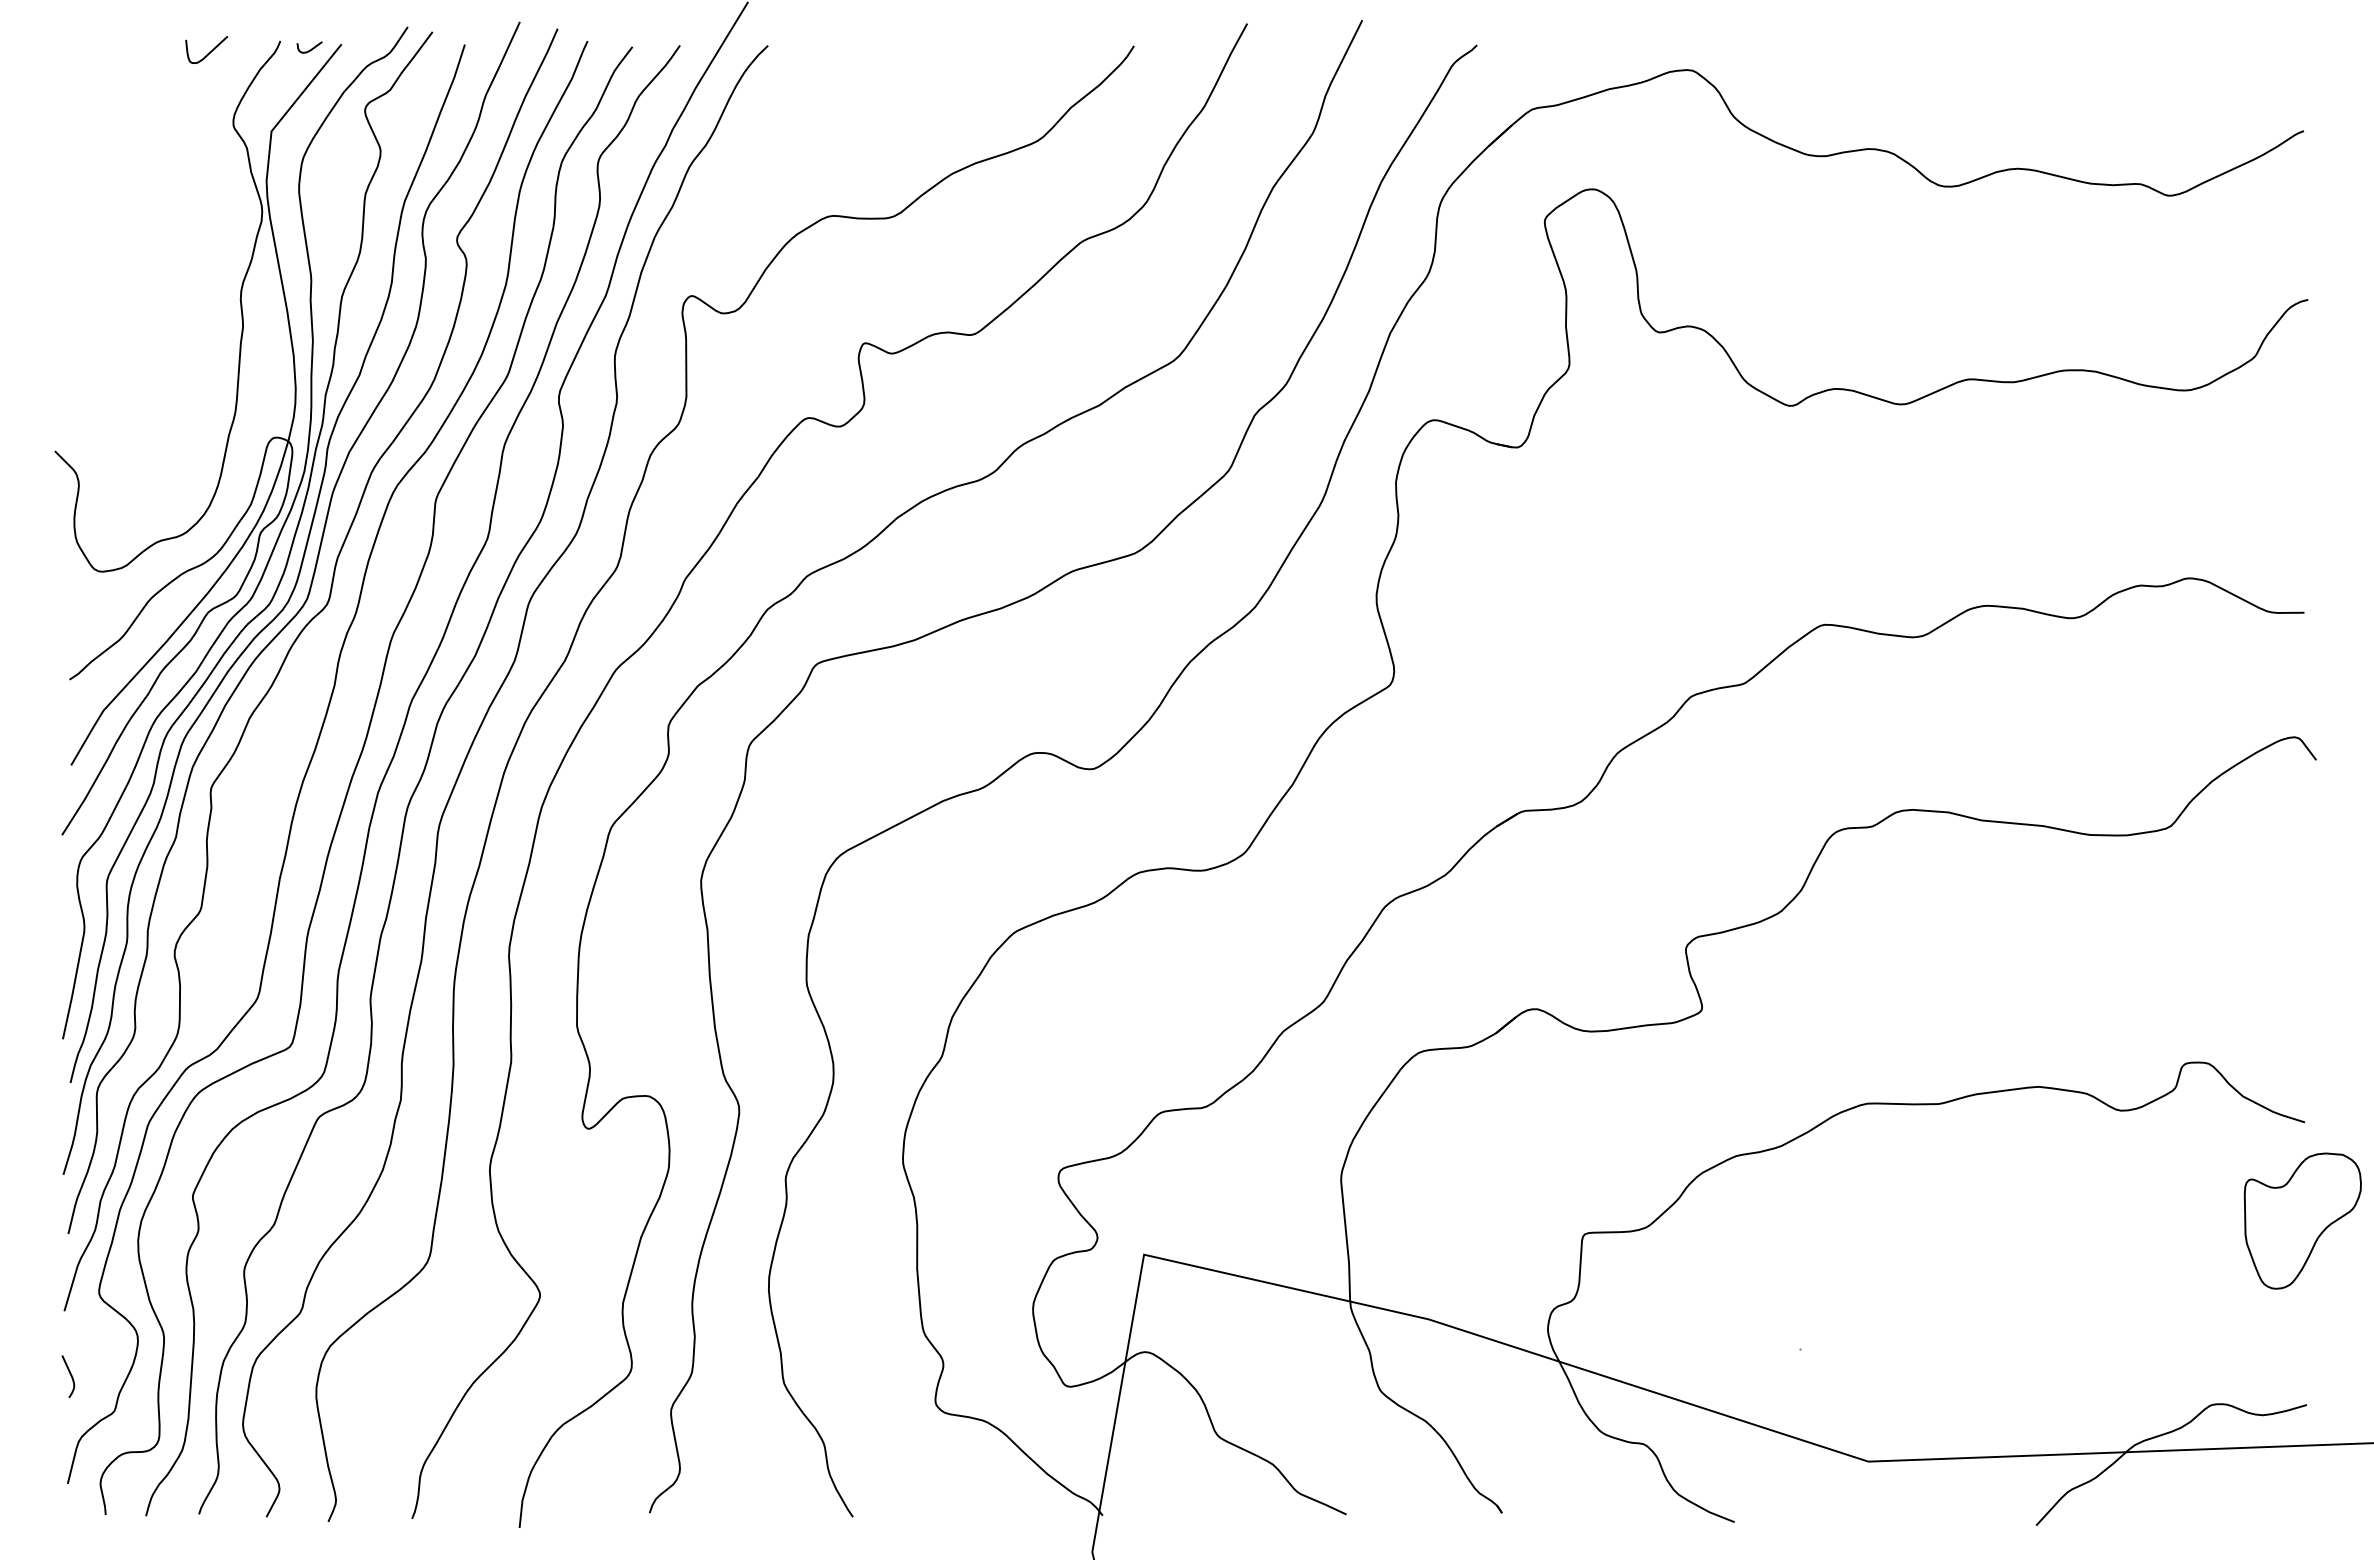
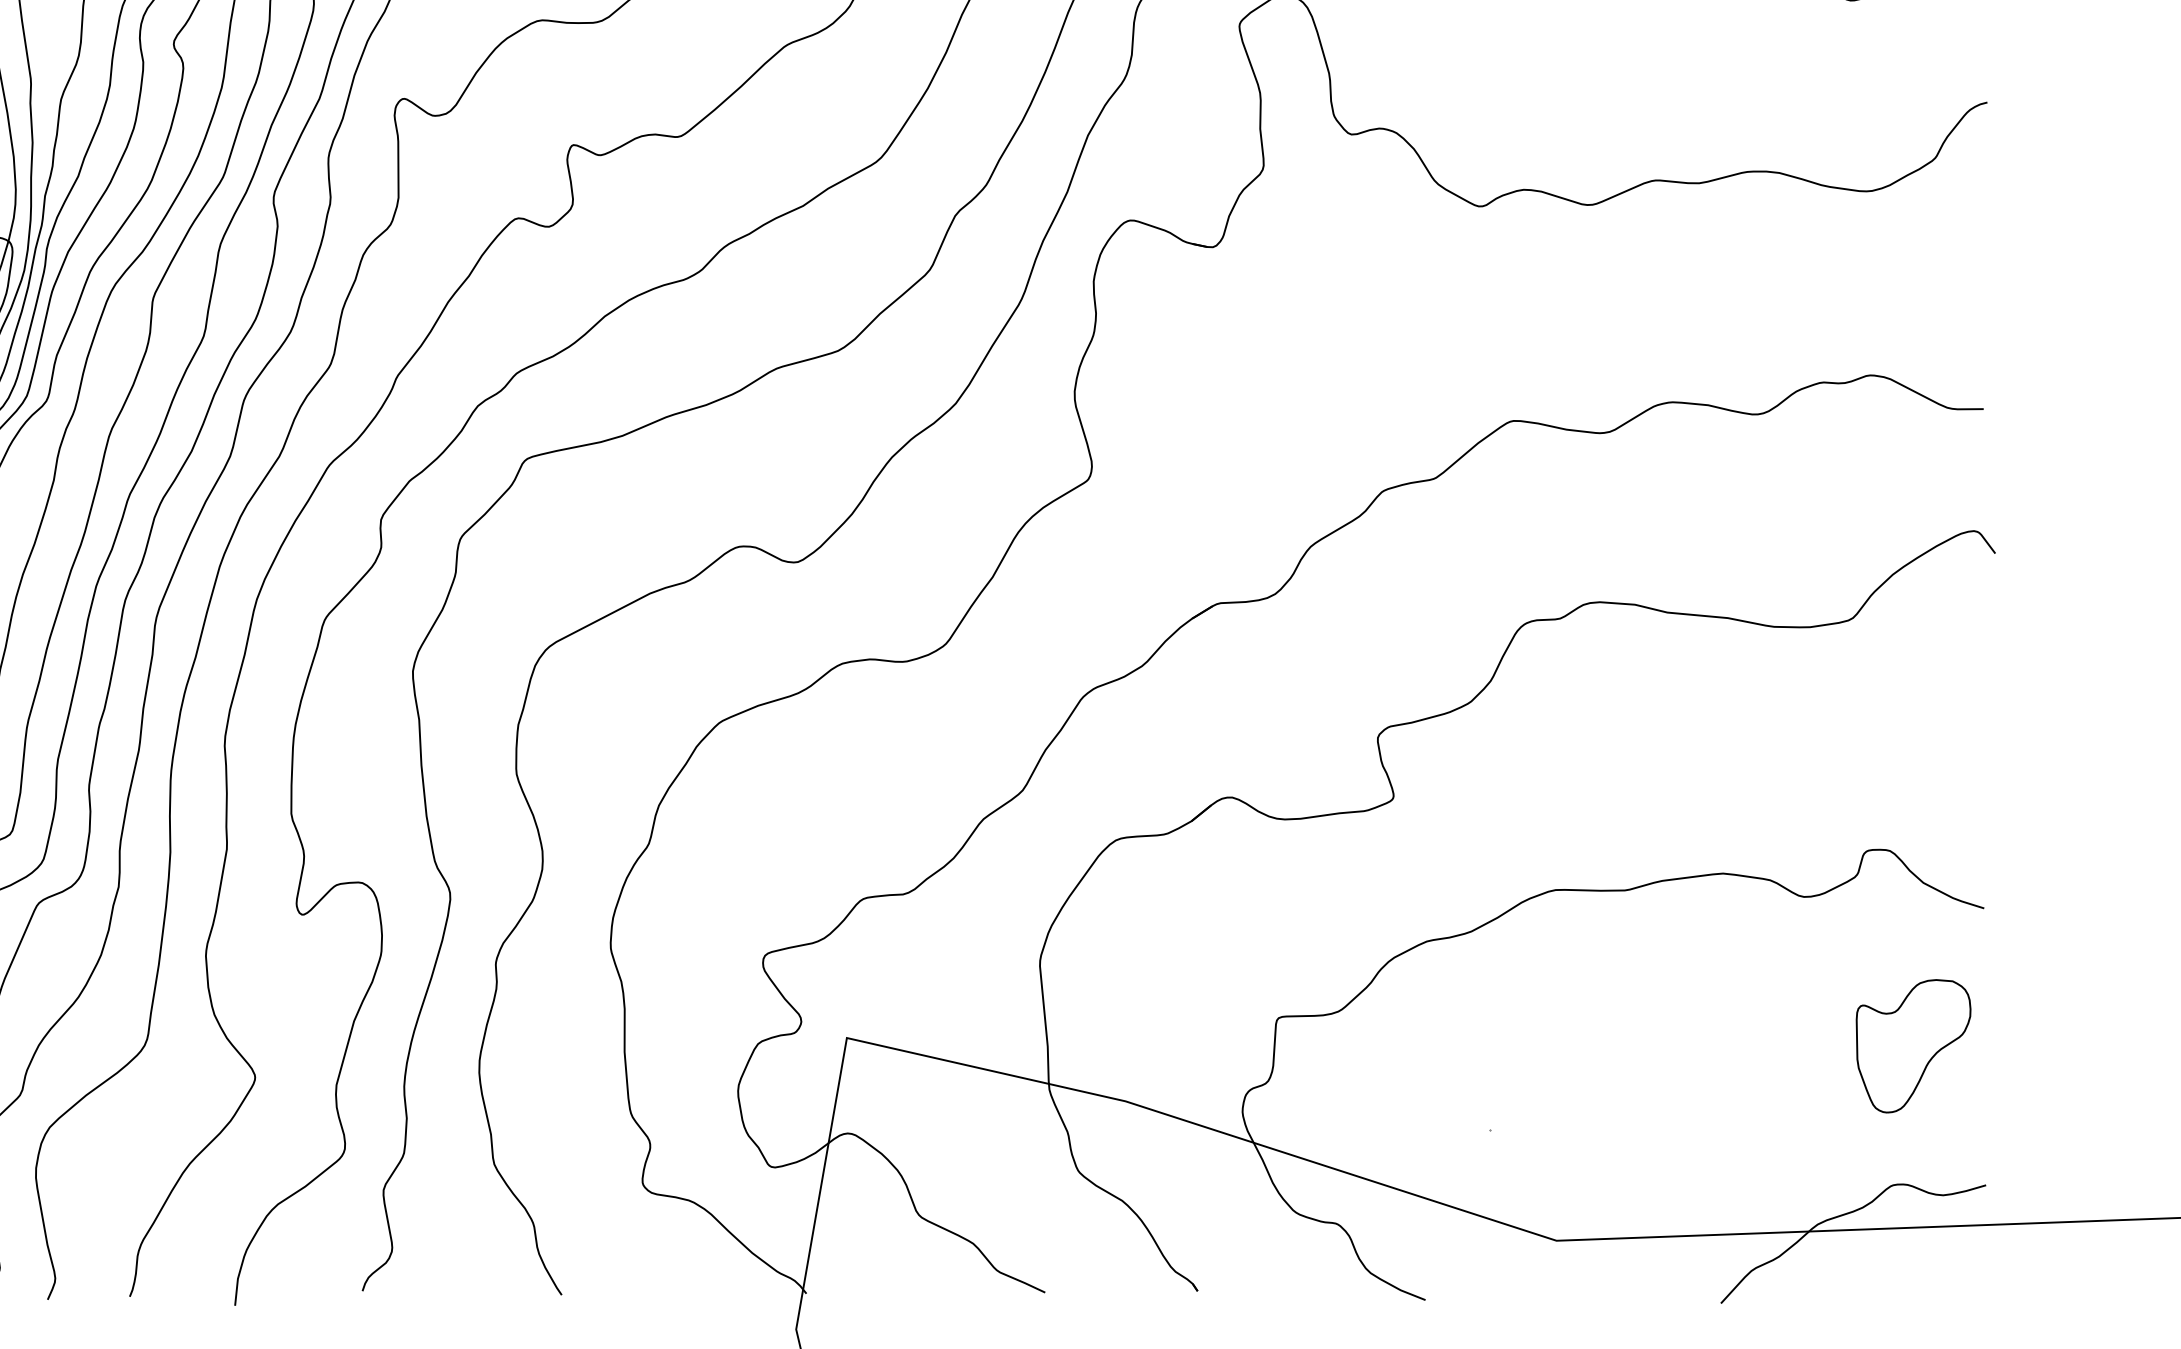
part: (2302, 1220) -> (1913, 1045), moved

